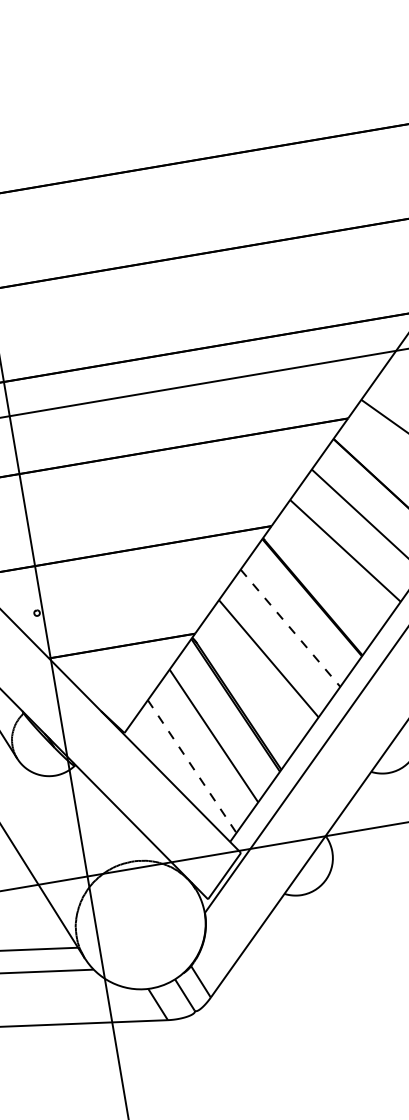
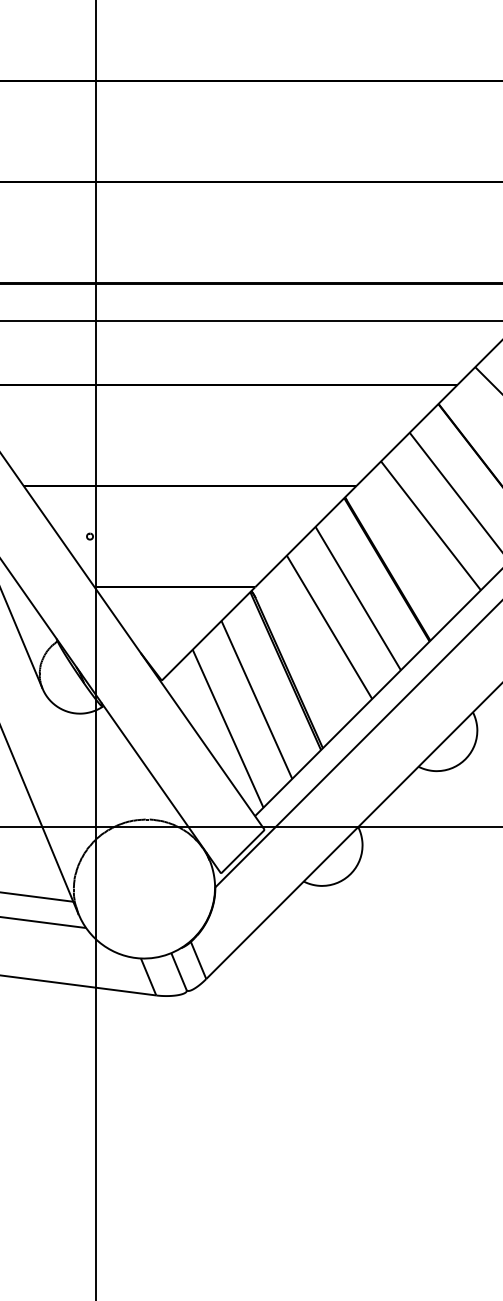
line: (290, 629) -> (358, 599), dashed -> solid
line: (192, 766) -> (228, 728), dashed -> solid

